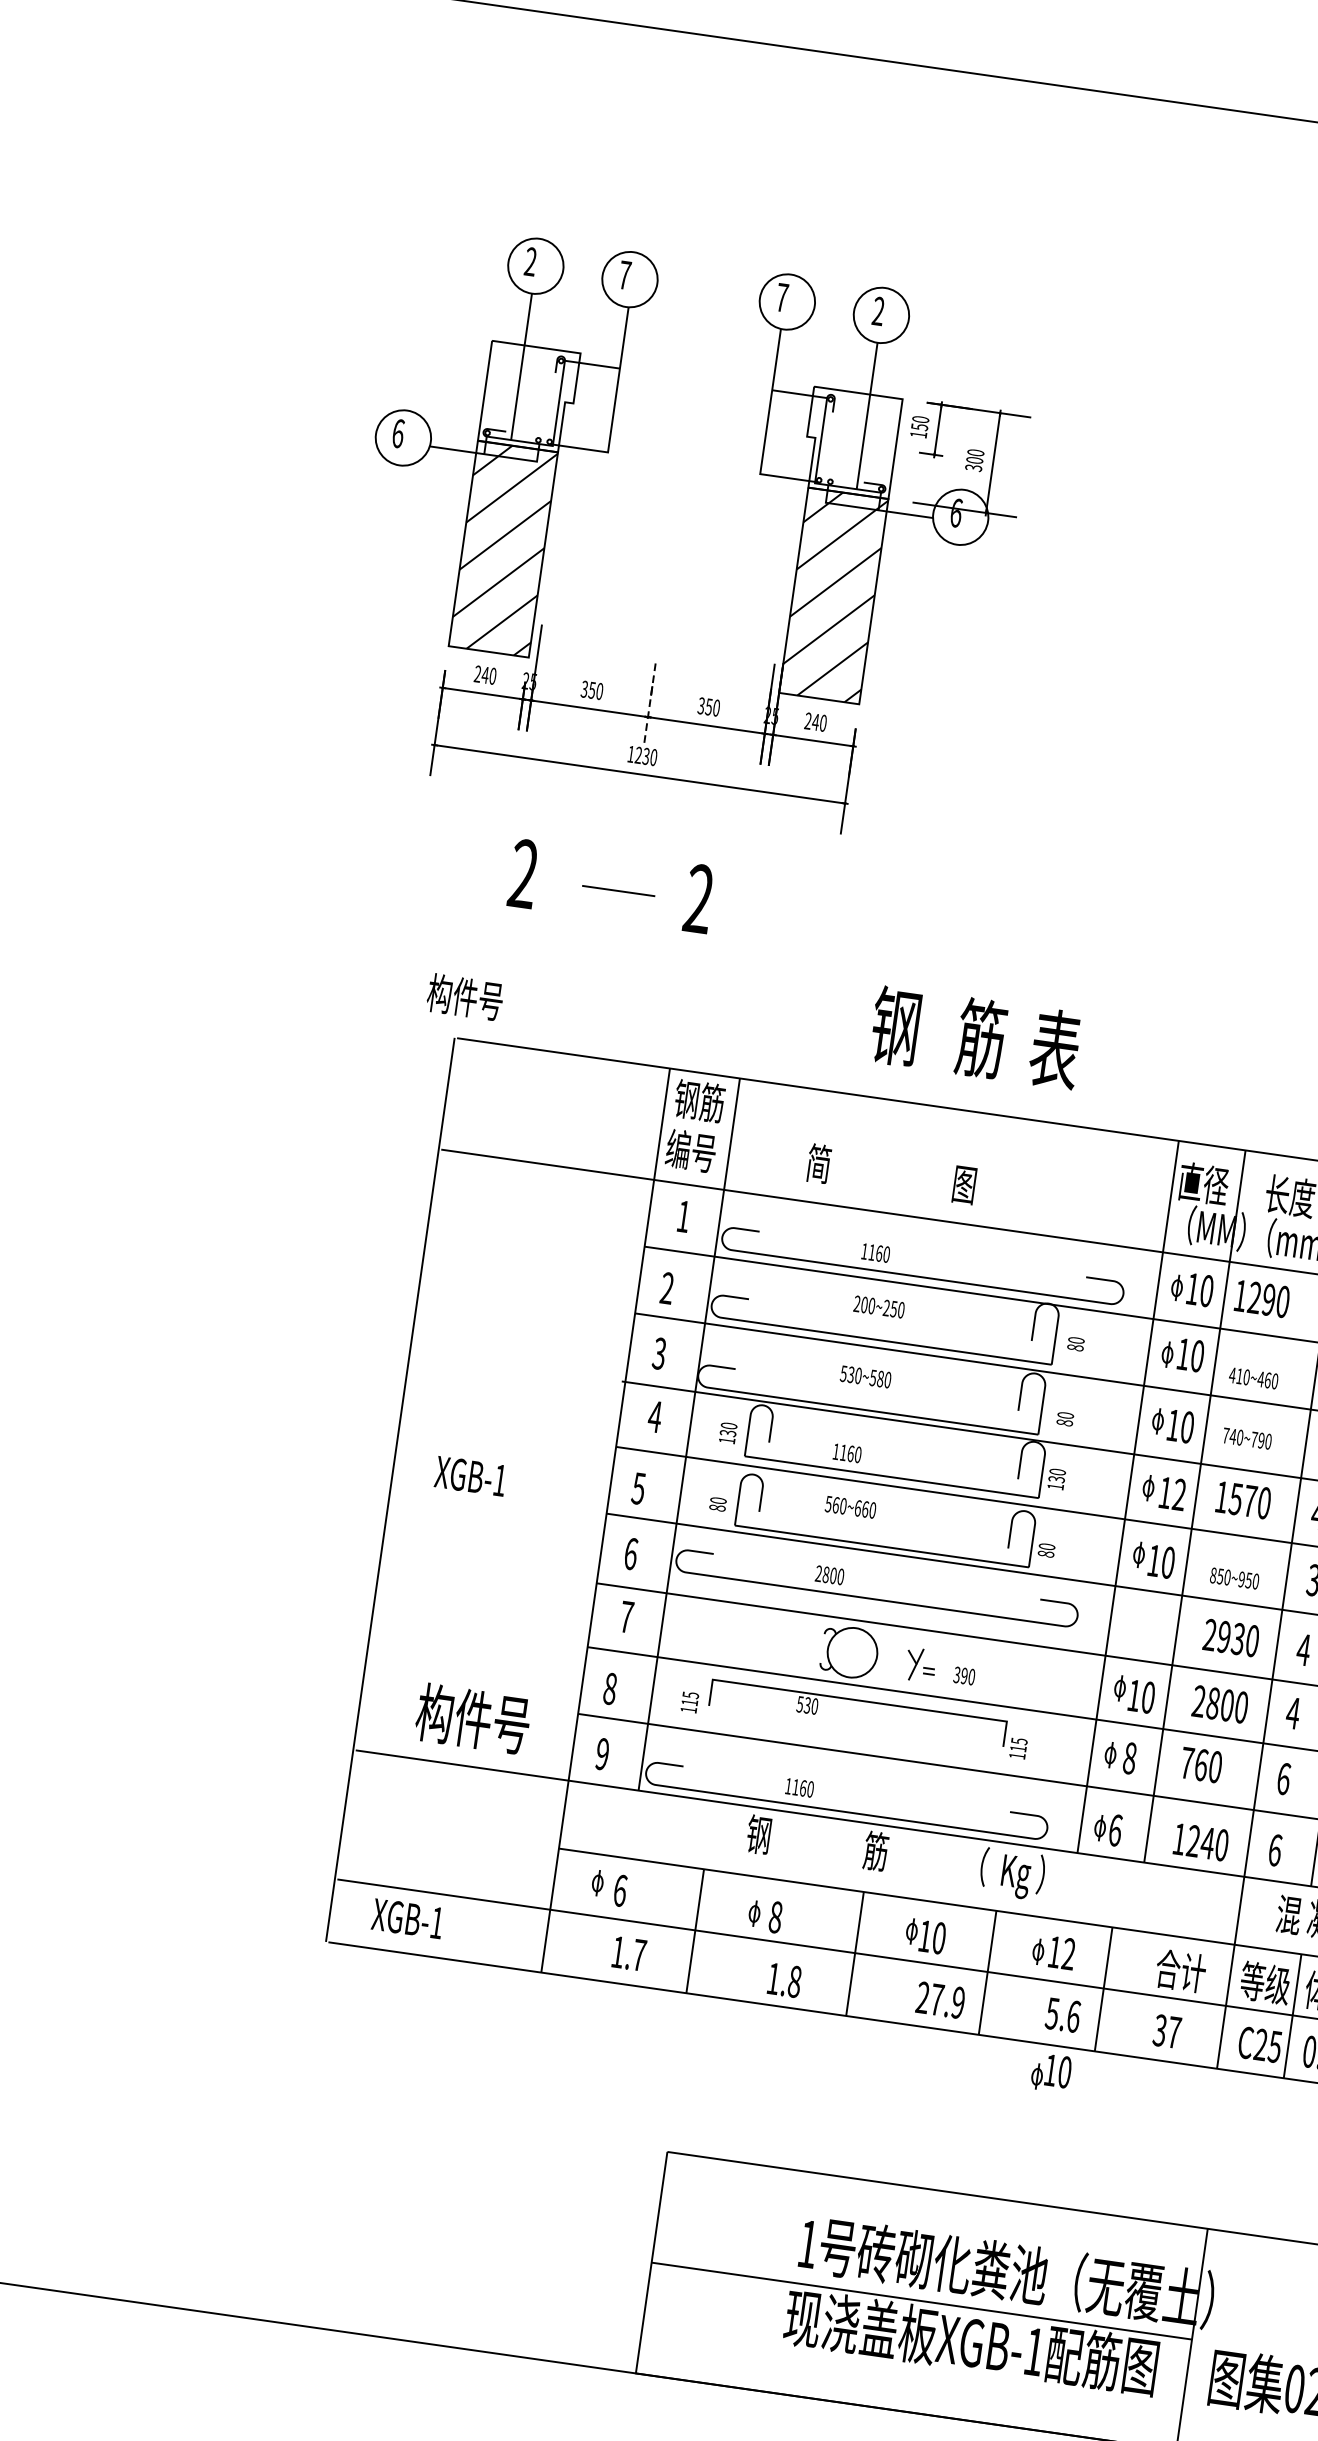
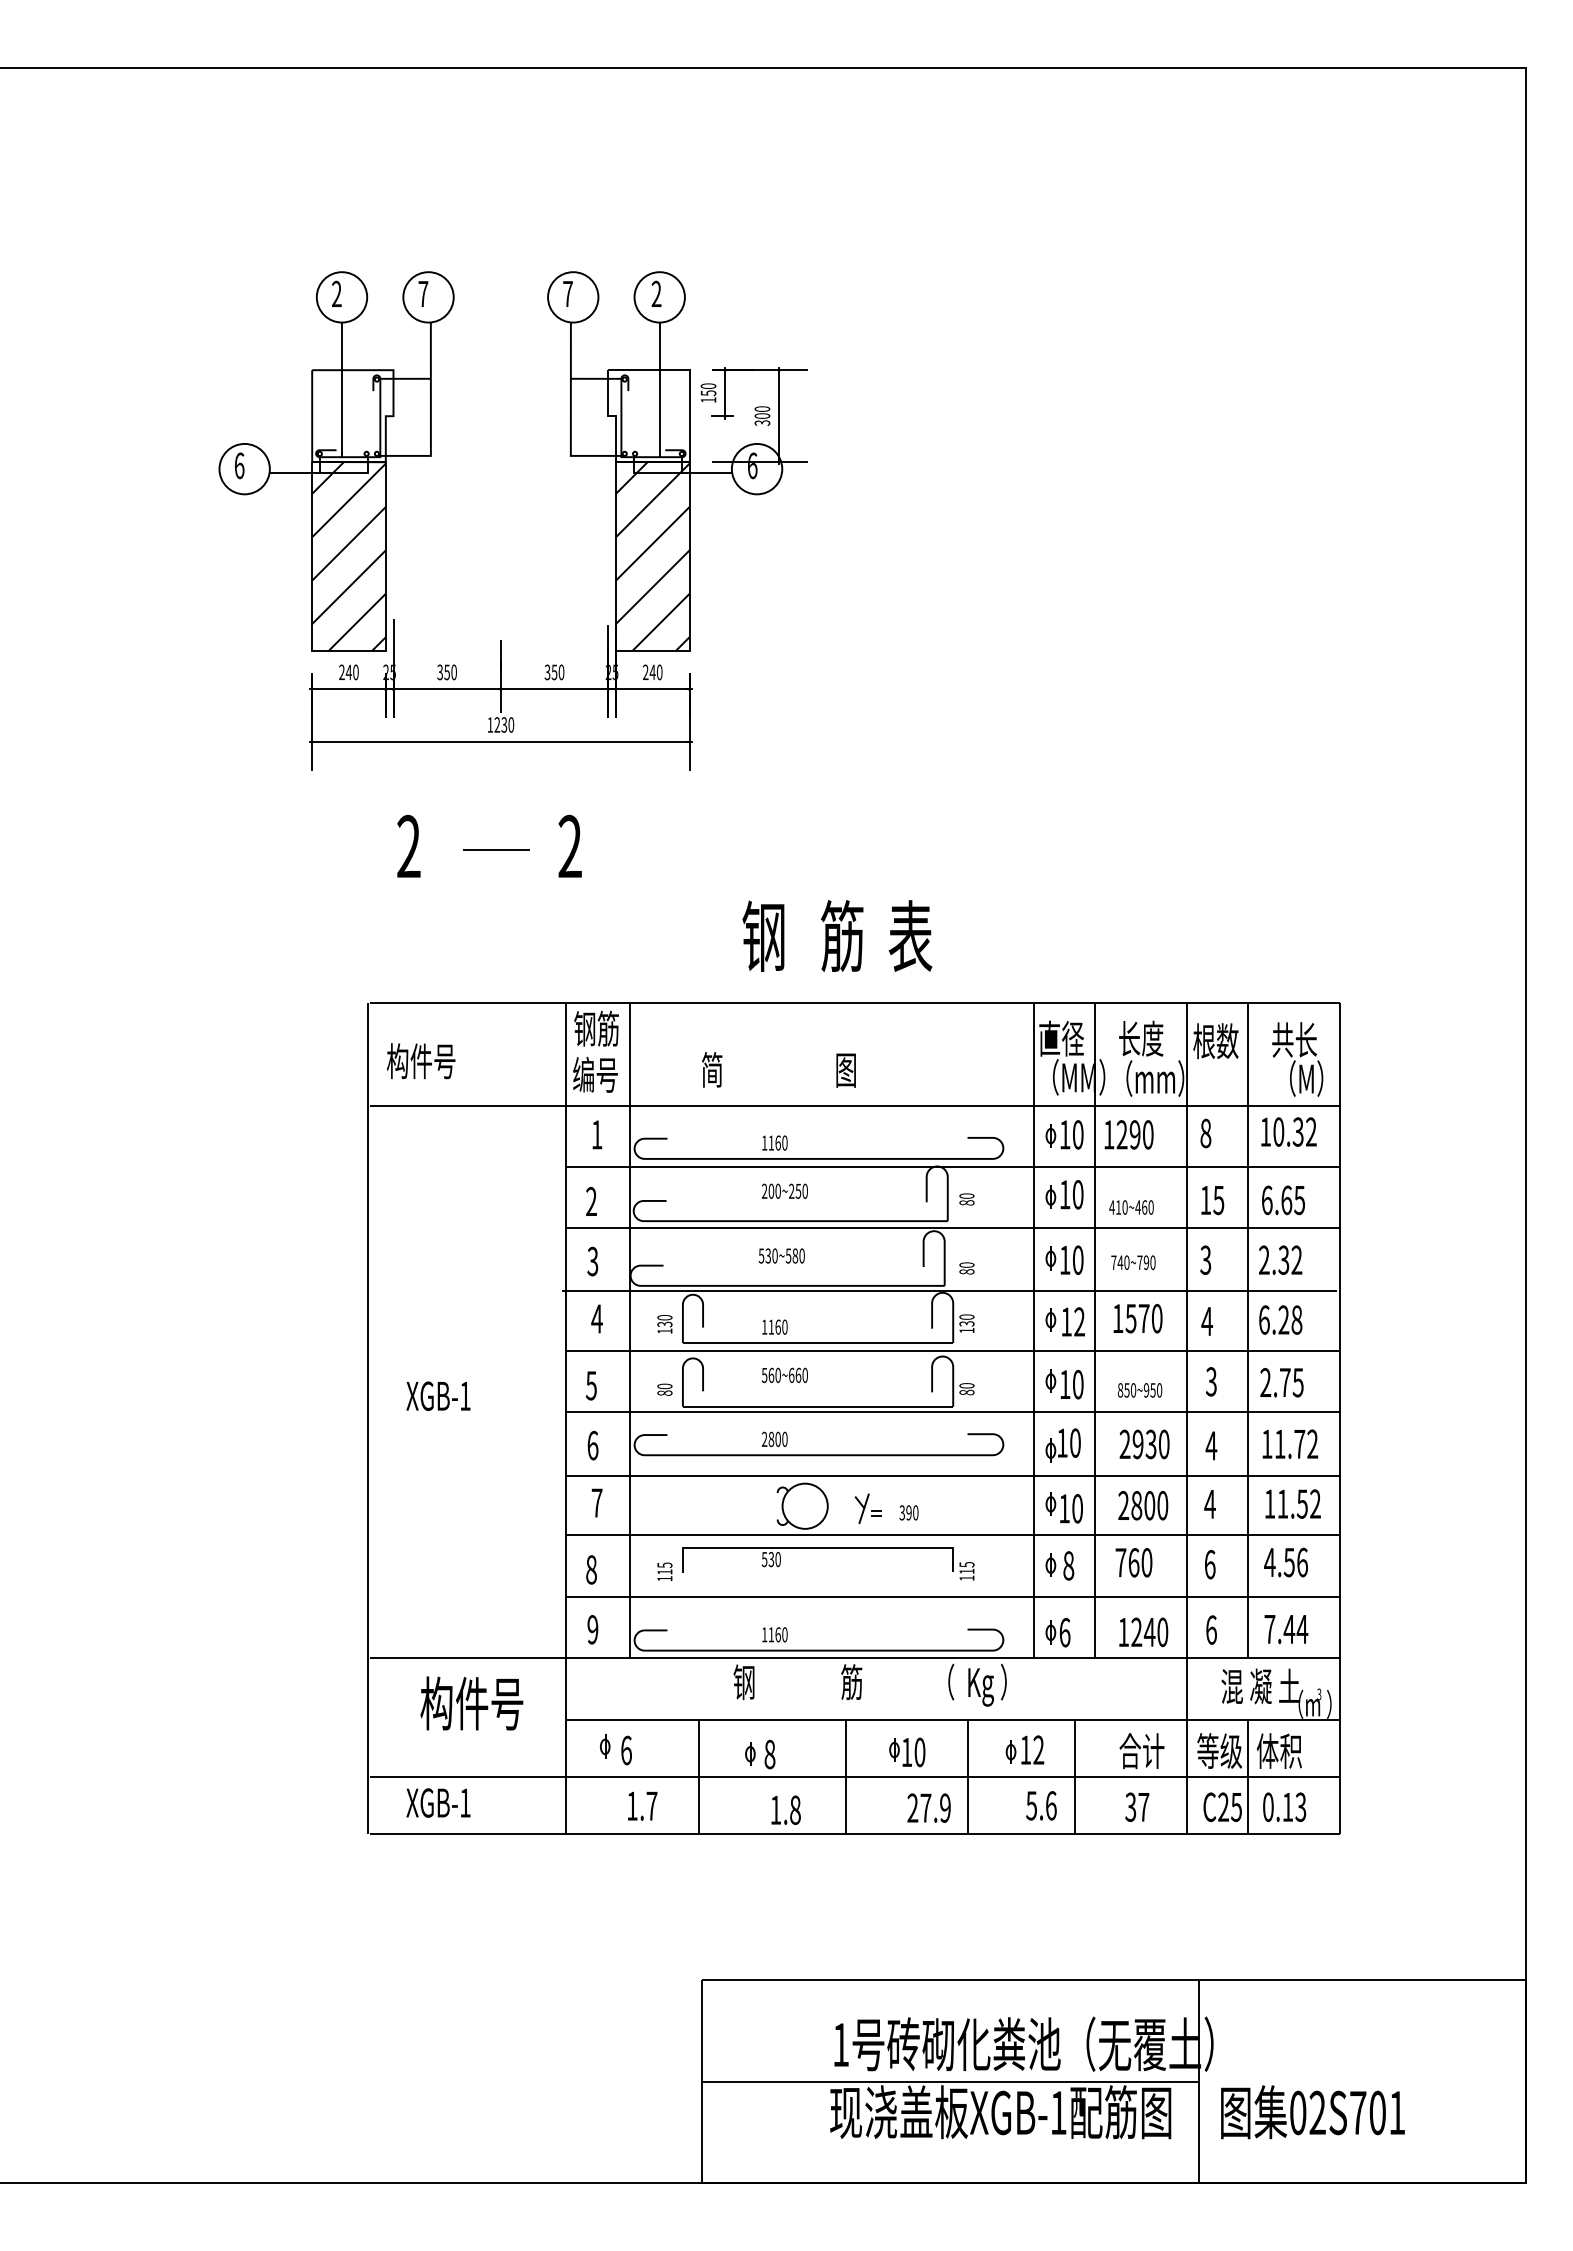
line: (649, 703) -> (500, 676), dashed -> solid
text: (465, 997) -> (421, 1061), moved
text: (472, 1718) -> (471, 1703), moved
part: (1050, 2072) -> (1062, 1445), moved

